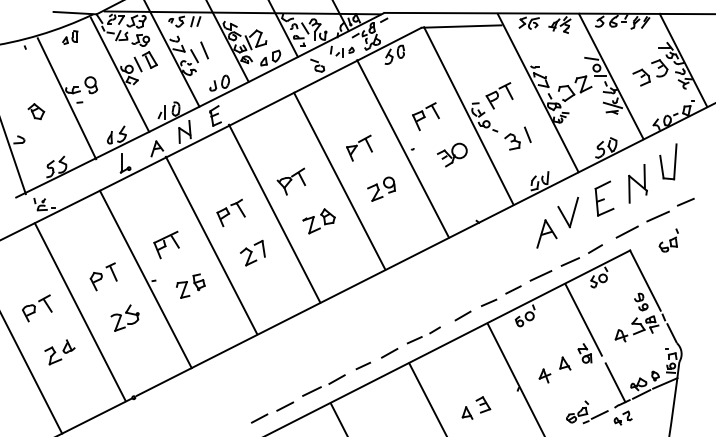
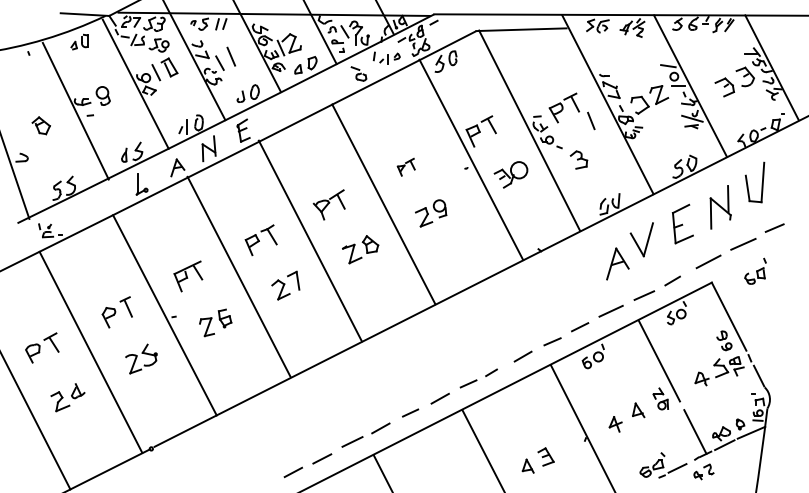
line: (528, 134) -> (591, 120), moved
part: (359, 148) -> (406, 167), size x0.6
line: (403, 148) -> (471, 159), moved

